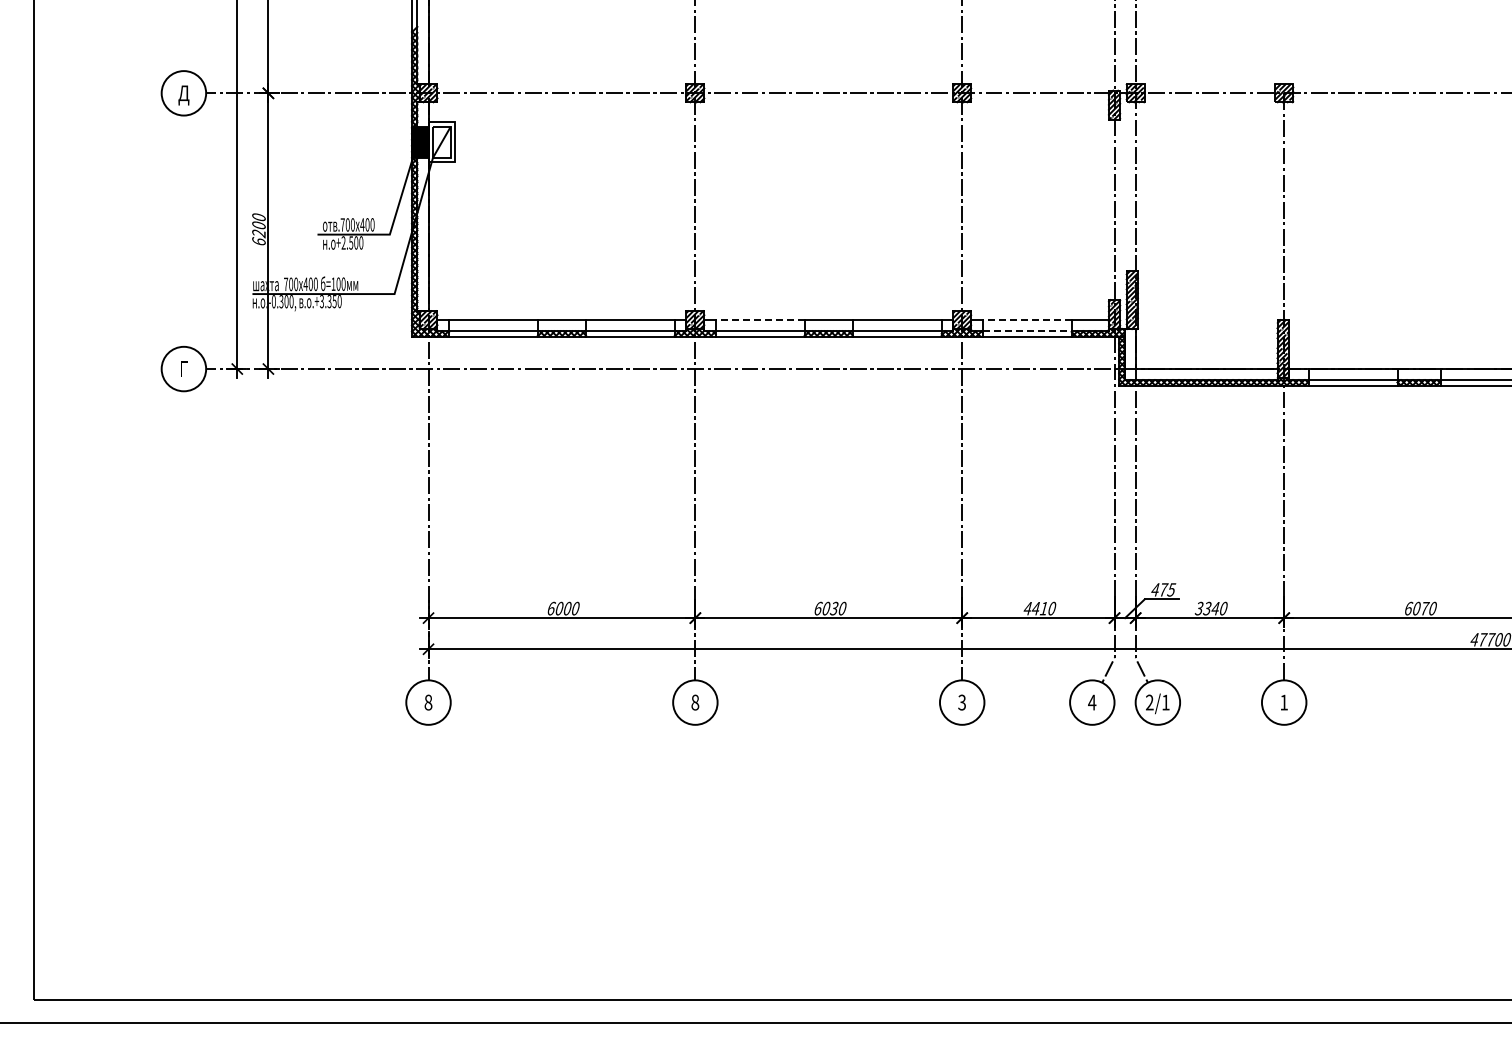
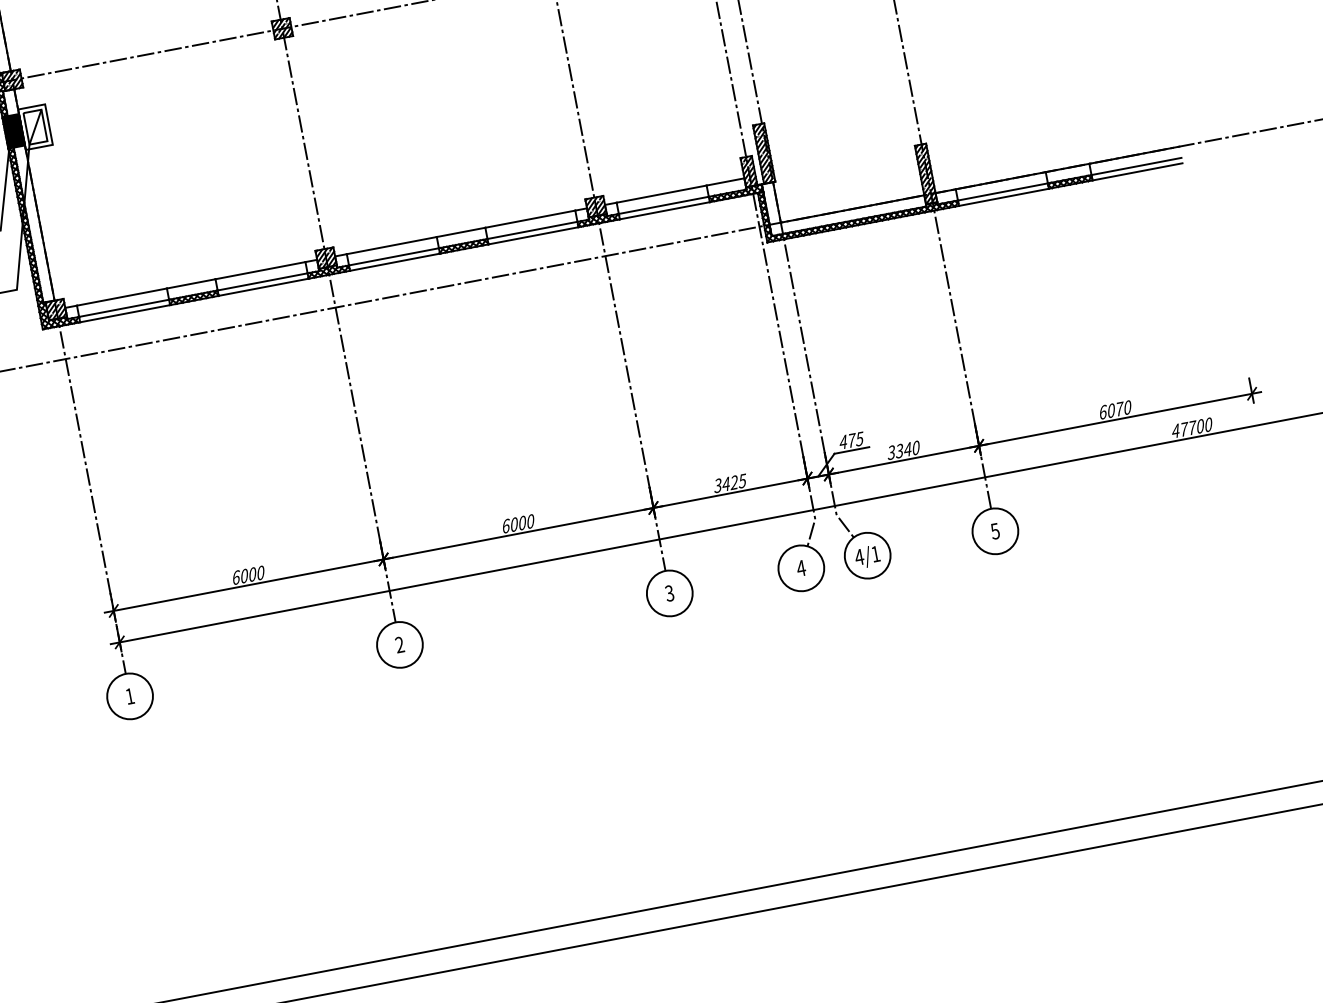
line: (759, 320) -> (391, 246), dashed -> solid
line: (1026, 320) -> (661, 194), dashed -> solid
line: (1027, 331) -> (664, 205), dashed -> solid
text: (833, 608) -> (521, 523), 6030 -> 6000
text: (1039, 608) -> (729, 483), 4410 -> 3425
text: (428, 702) -> (130, 696), 8 -> 1
text: (695, 702) -> (400, 644), 8 -> 2
text: (1149, 702) -> (859, 557), 2/1 -> 4/1
text: (1283, 702) -> (994, 531), 1 -> 5

